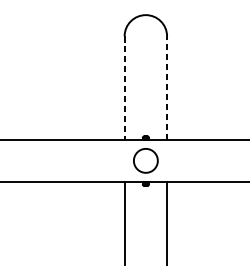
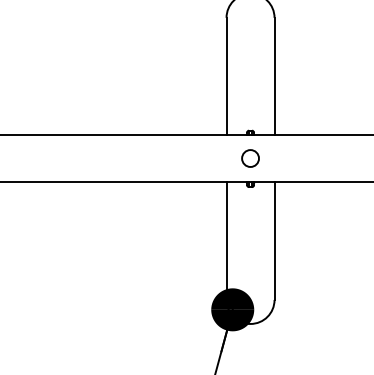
line: (167, 87) -> (274, 75), dashed -> solid
line: (124, 88) -> (226, 76), dashed -> solid
circle: (145, 160) -> (250, 158), size x0.62

